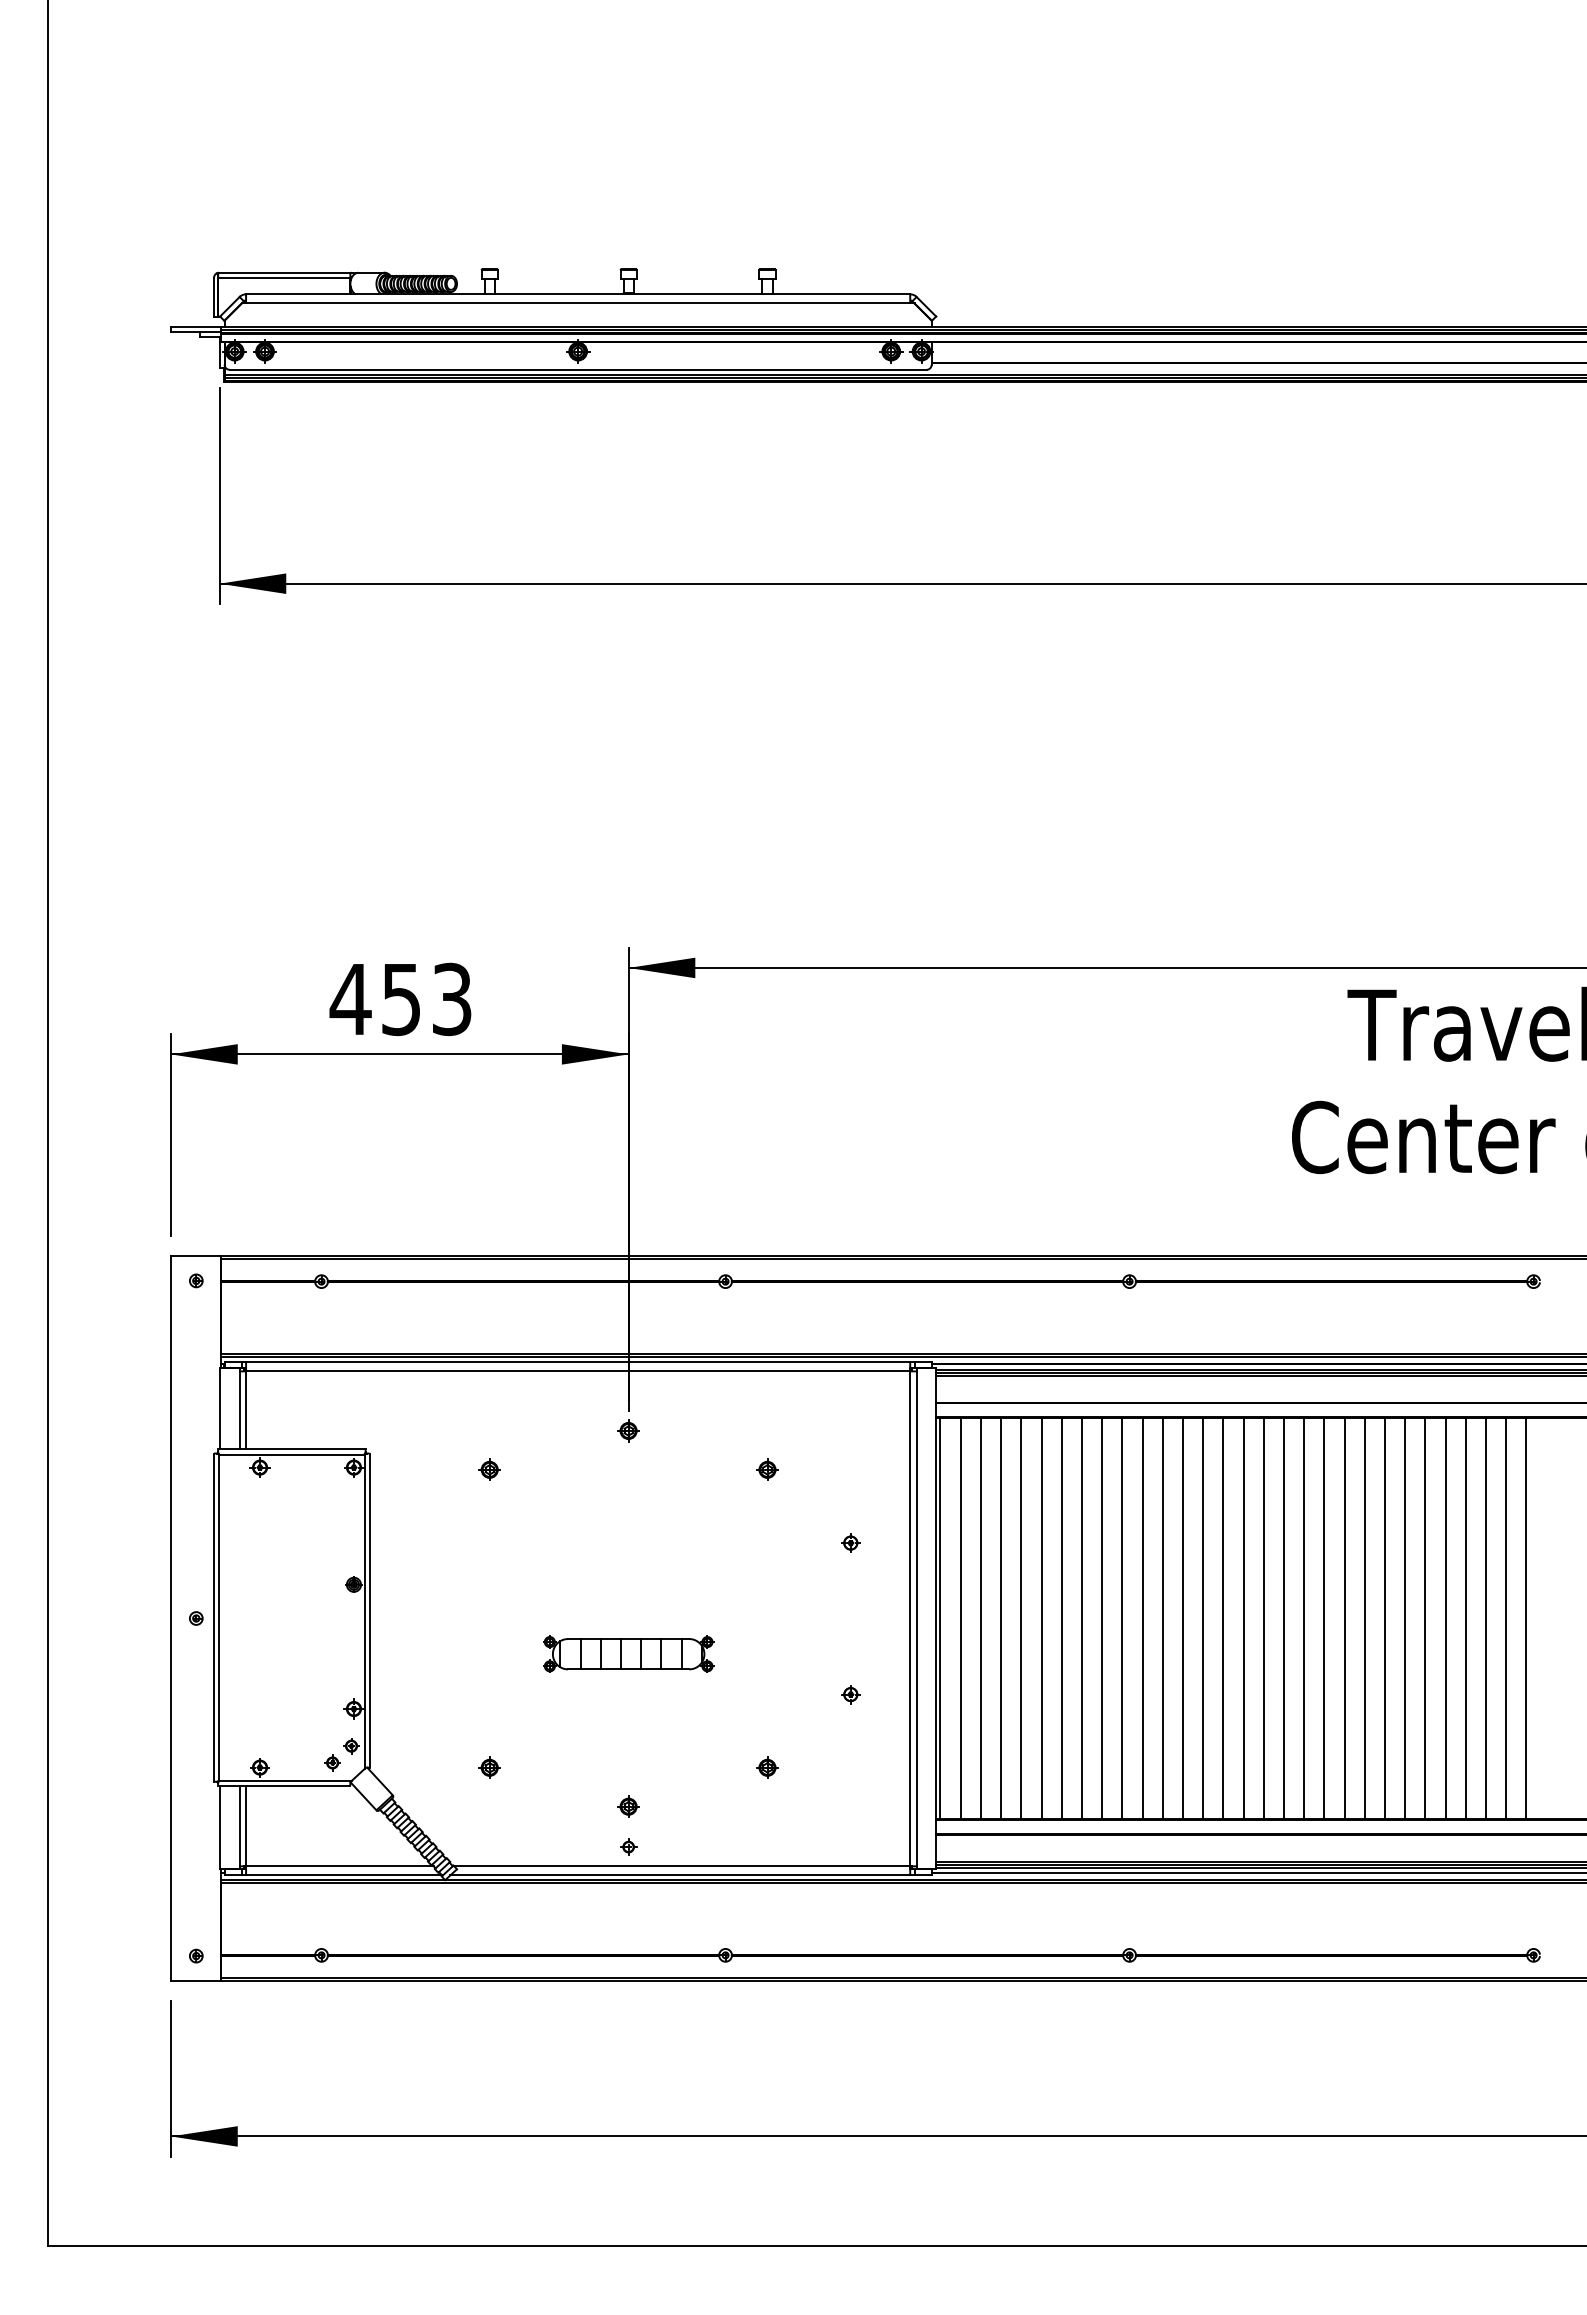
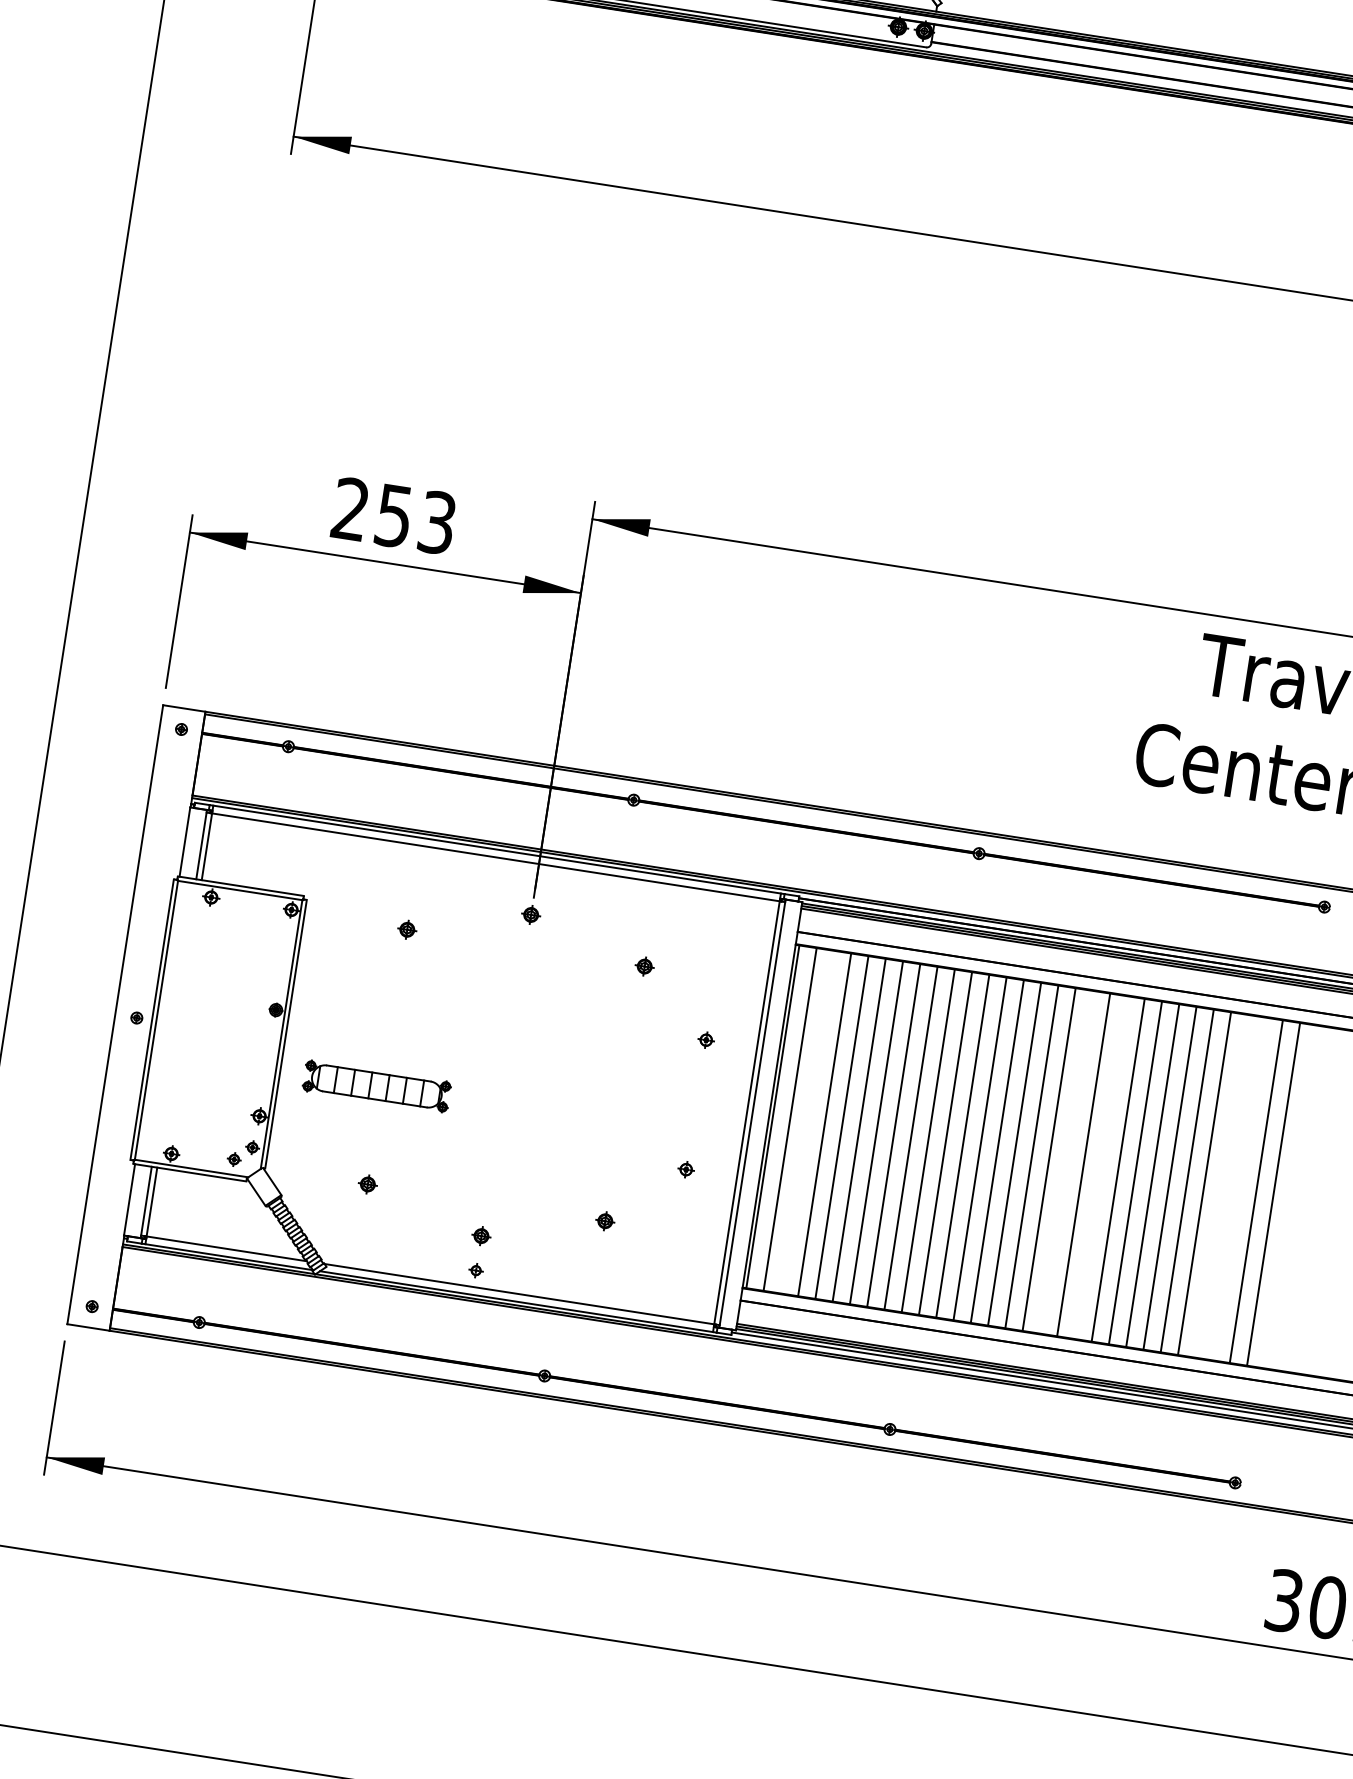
text: (350, 998) -> (350, 508), 453 -> 253
line: (980, 1618) -> (807, 1121), removed
line: (1283, 1618) -> (1066, 1161), removed
line: (1324, 1618) -> (1101, 1167), removed
line: (1465, 1618) -> (1221, 1185), removed
line: (1485, 1618) -> (1238, 1188), removed
part: (628, 1653) -> (376, 1085), moved

